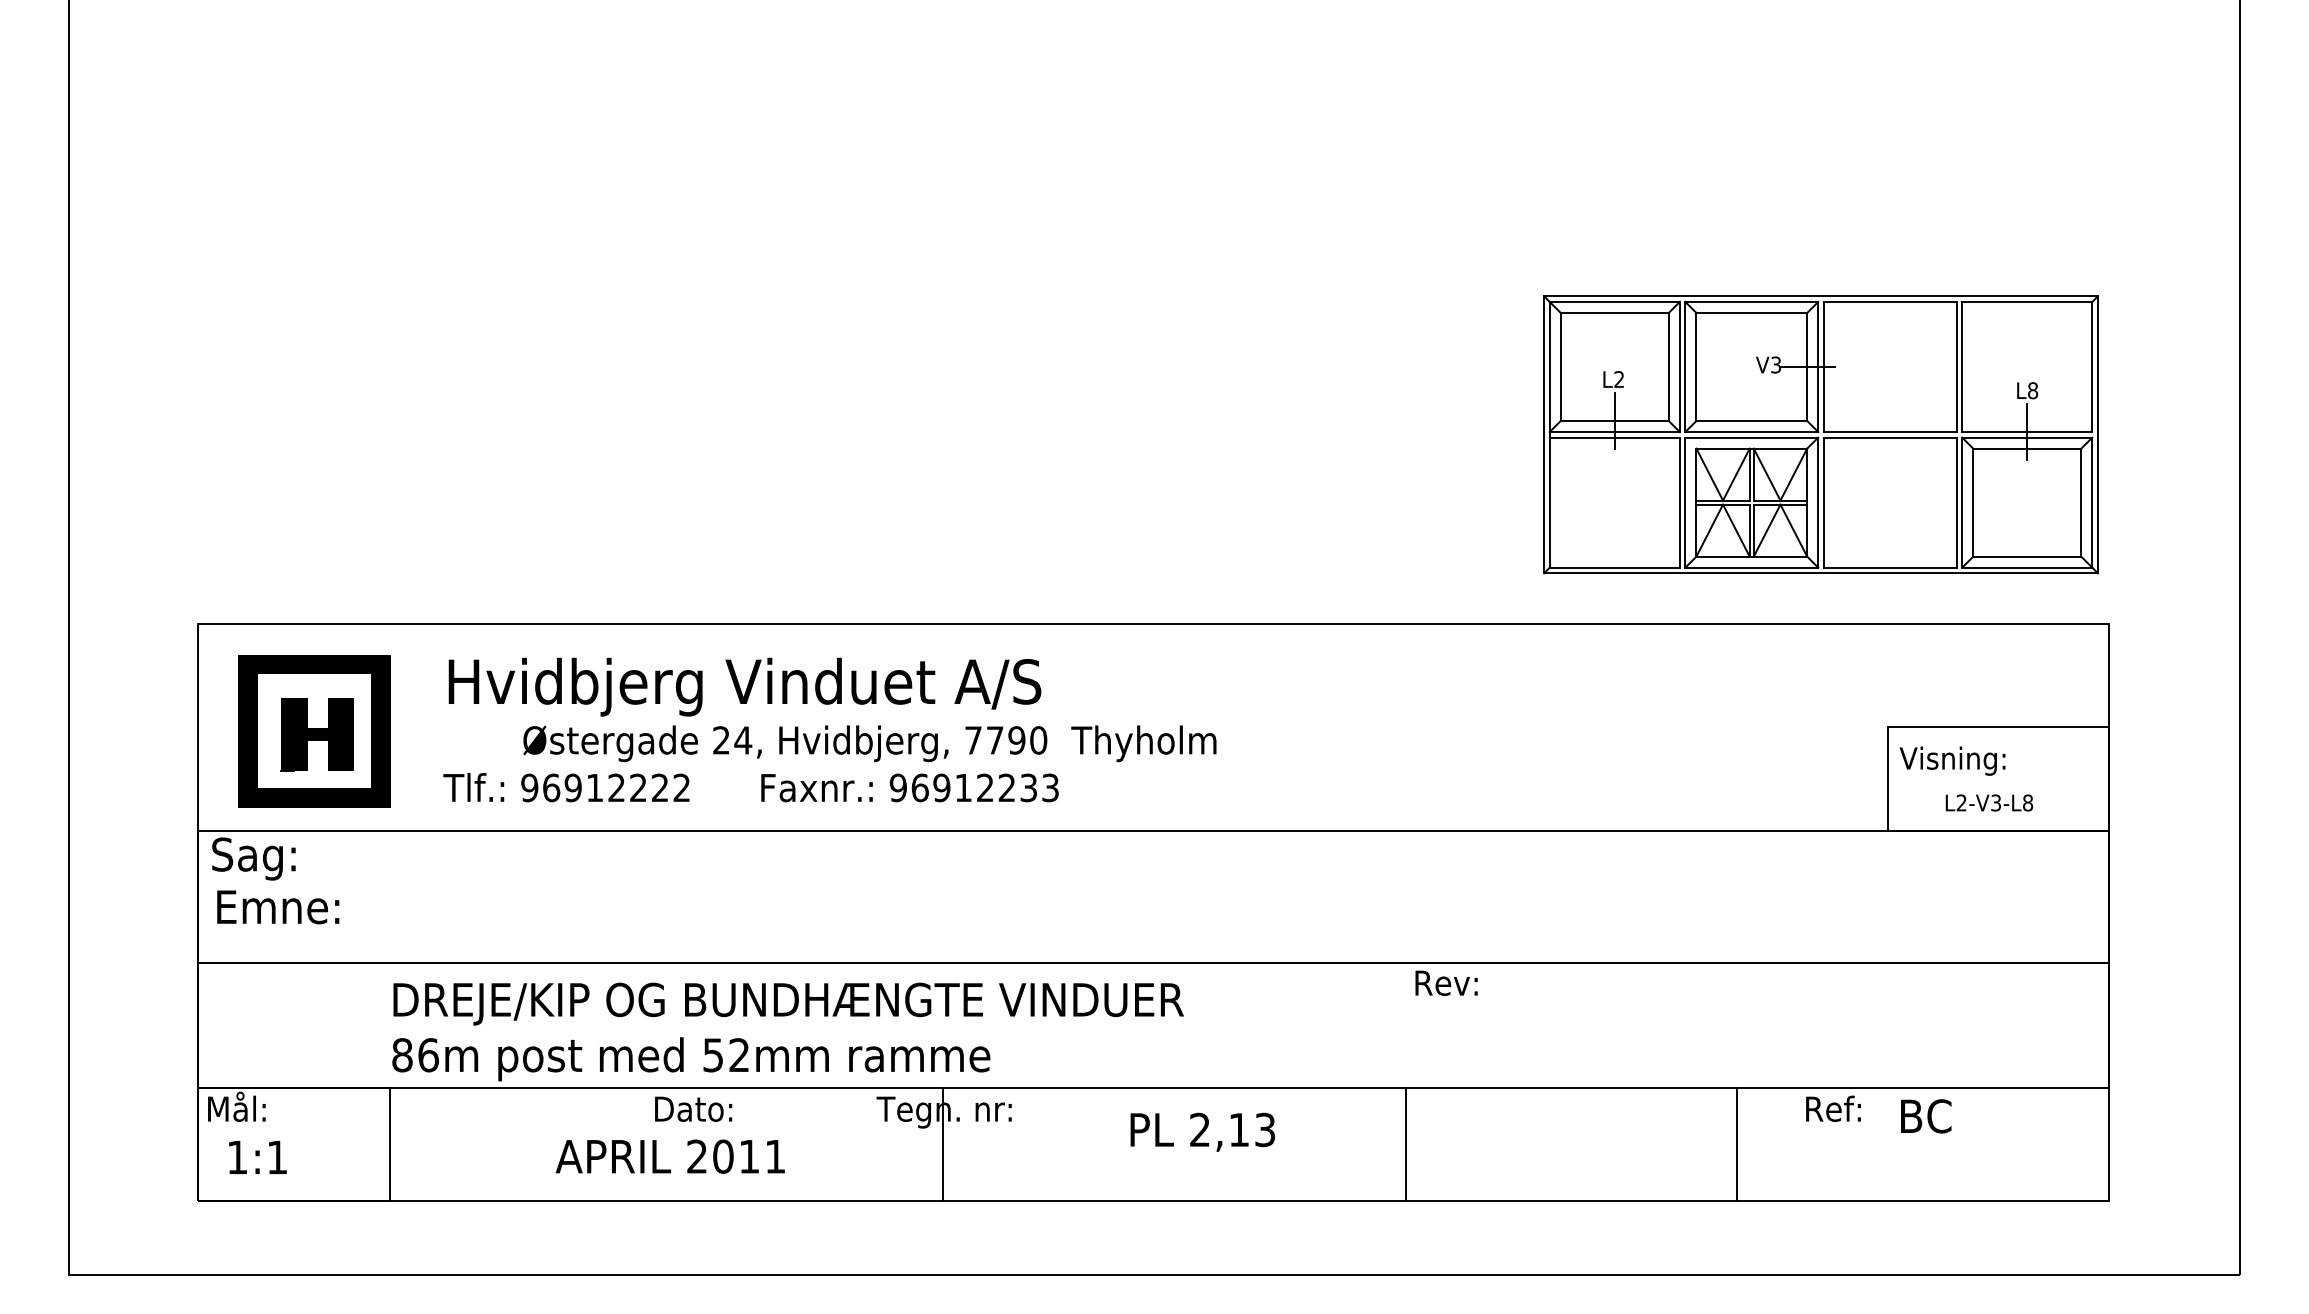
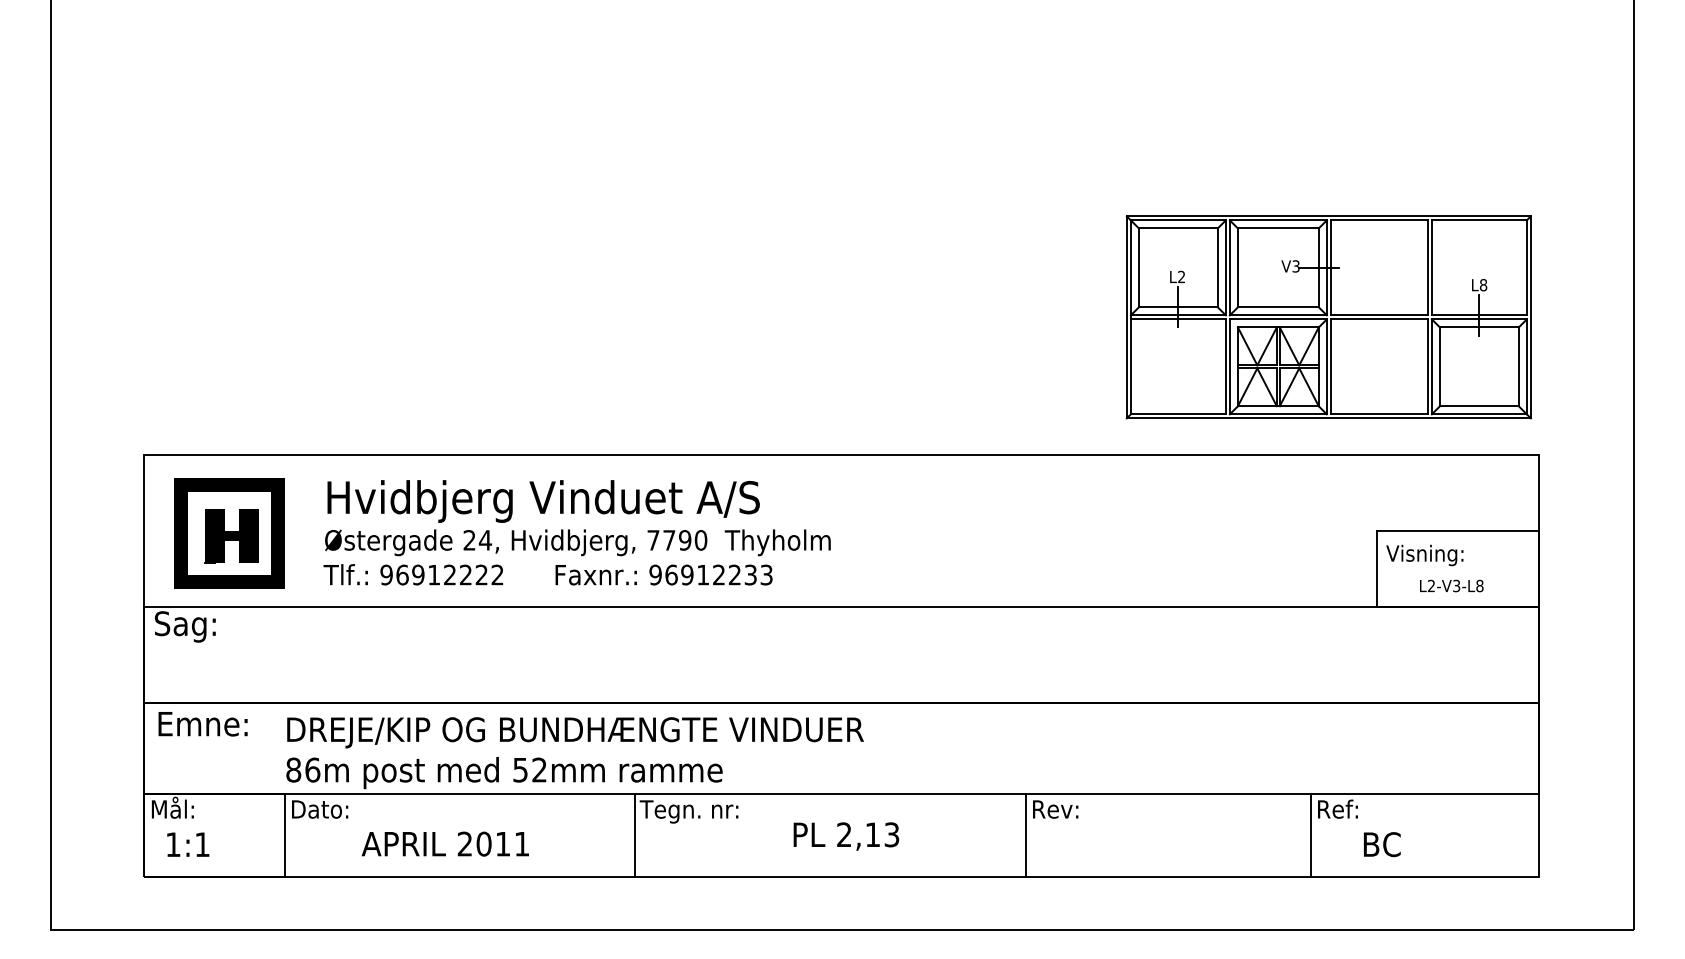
text: (869, 743) -> (577, 542), moved
text: (278, 907) -> (203, 724), moved
text: (1446, 982) -> (1055, 808), moved
text: (693, 1108) -> (320, 808), moved
text: (1926, 1116) -> (1382, 844), moved
text: (1202, 1131) -> (846, 835), moved
line: (942, 1144) -> (634, 835), moved
line: (1737, 1144) -> (1310, 835), moved
text: (669, 1156) -> (444, 843), moved

